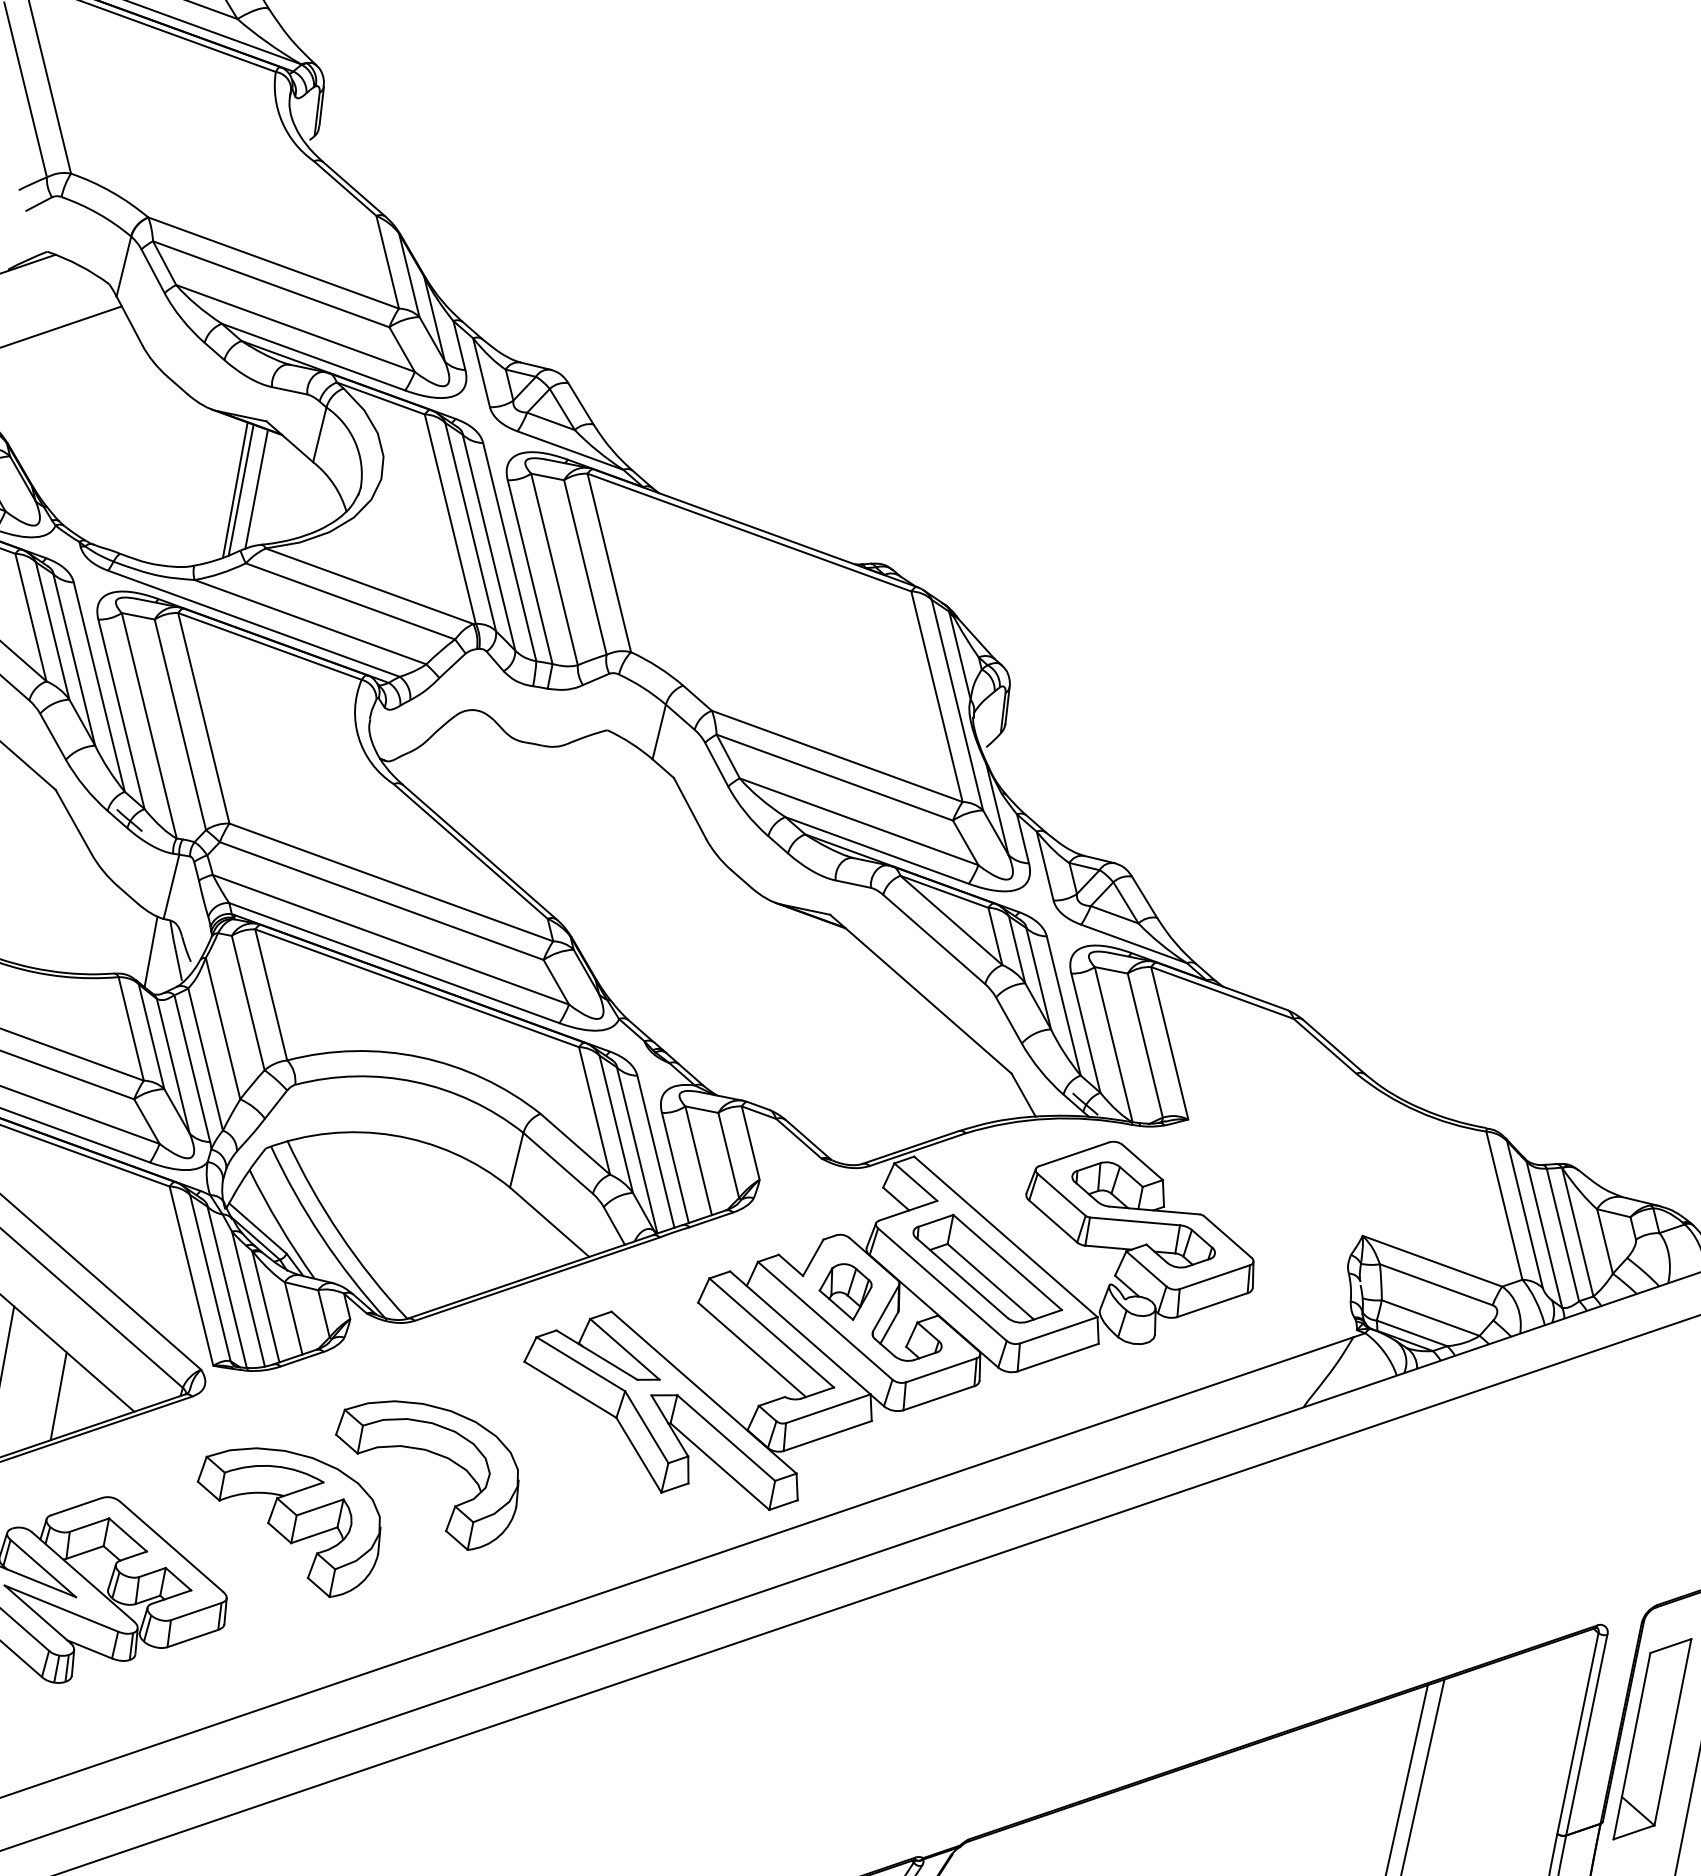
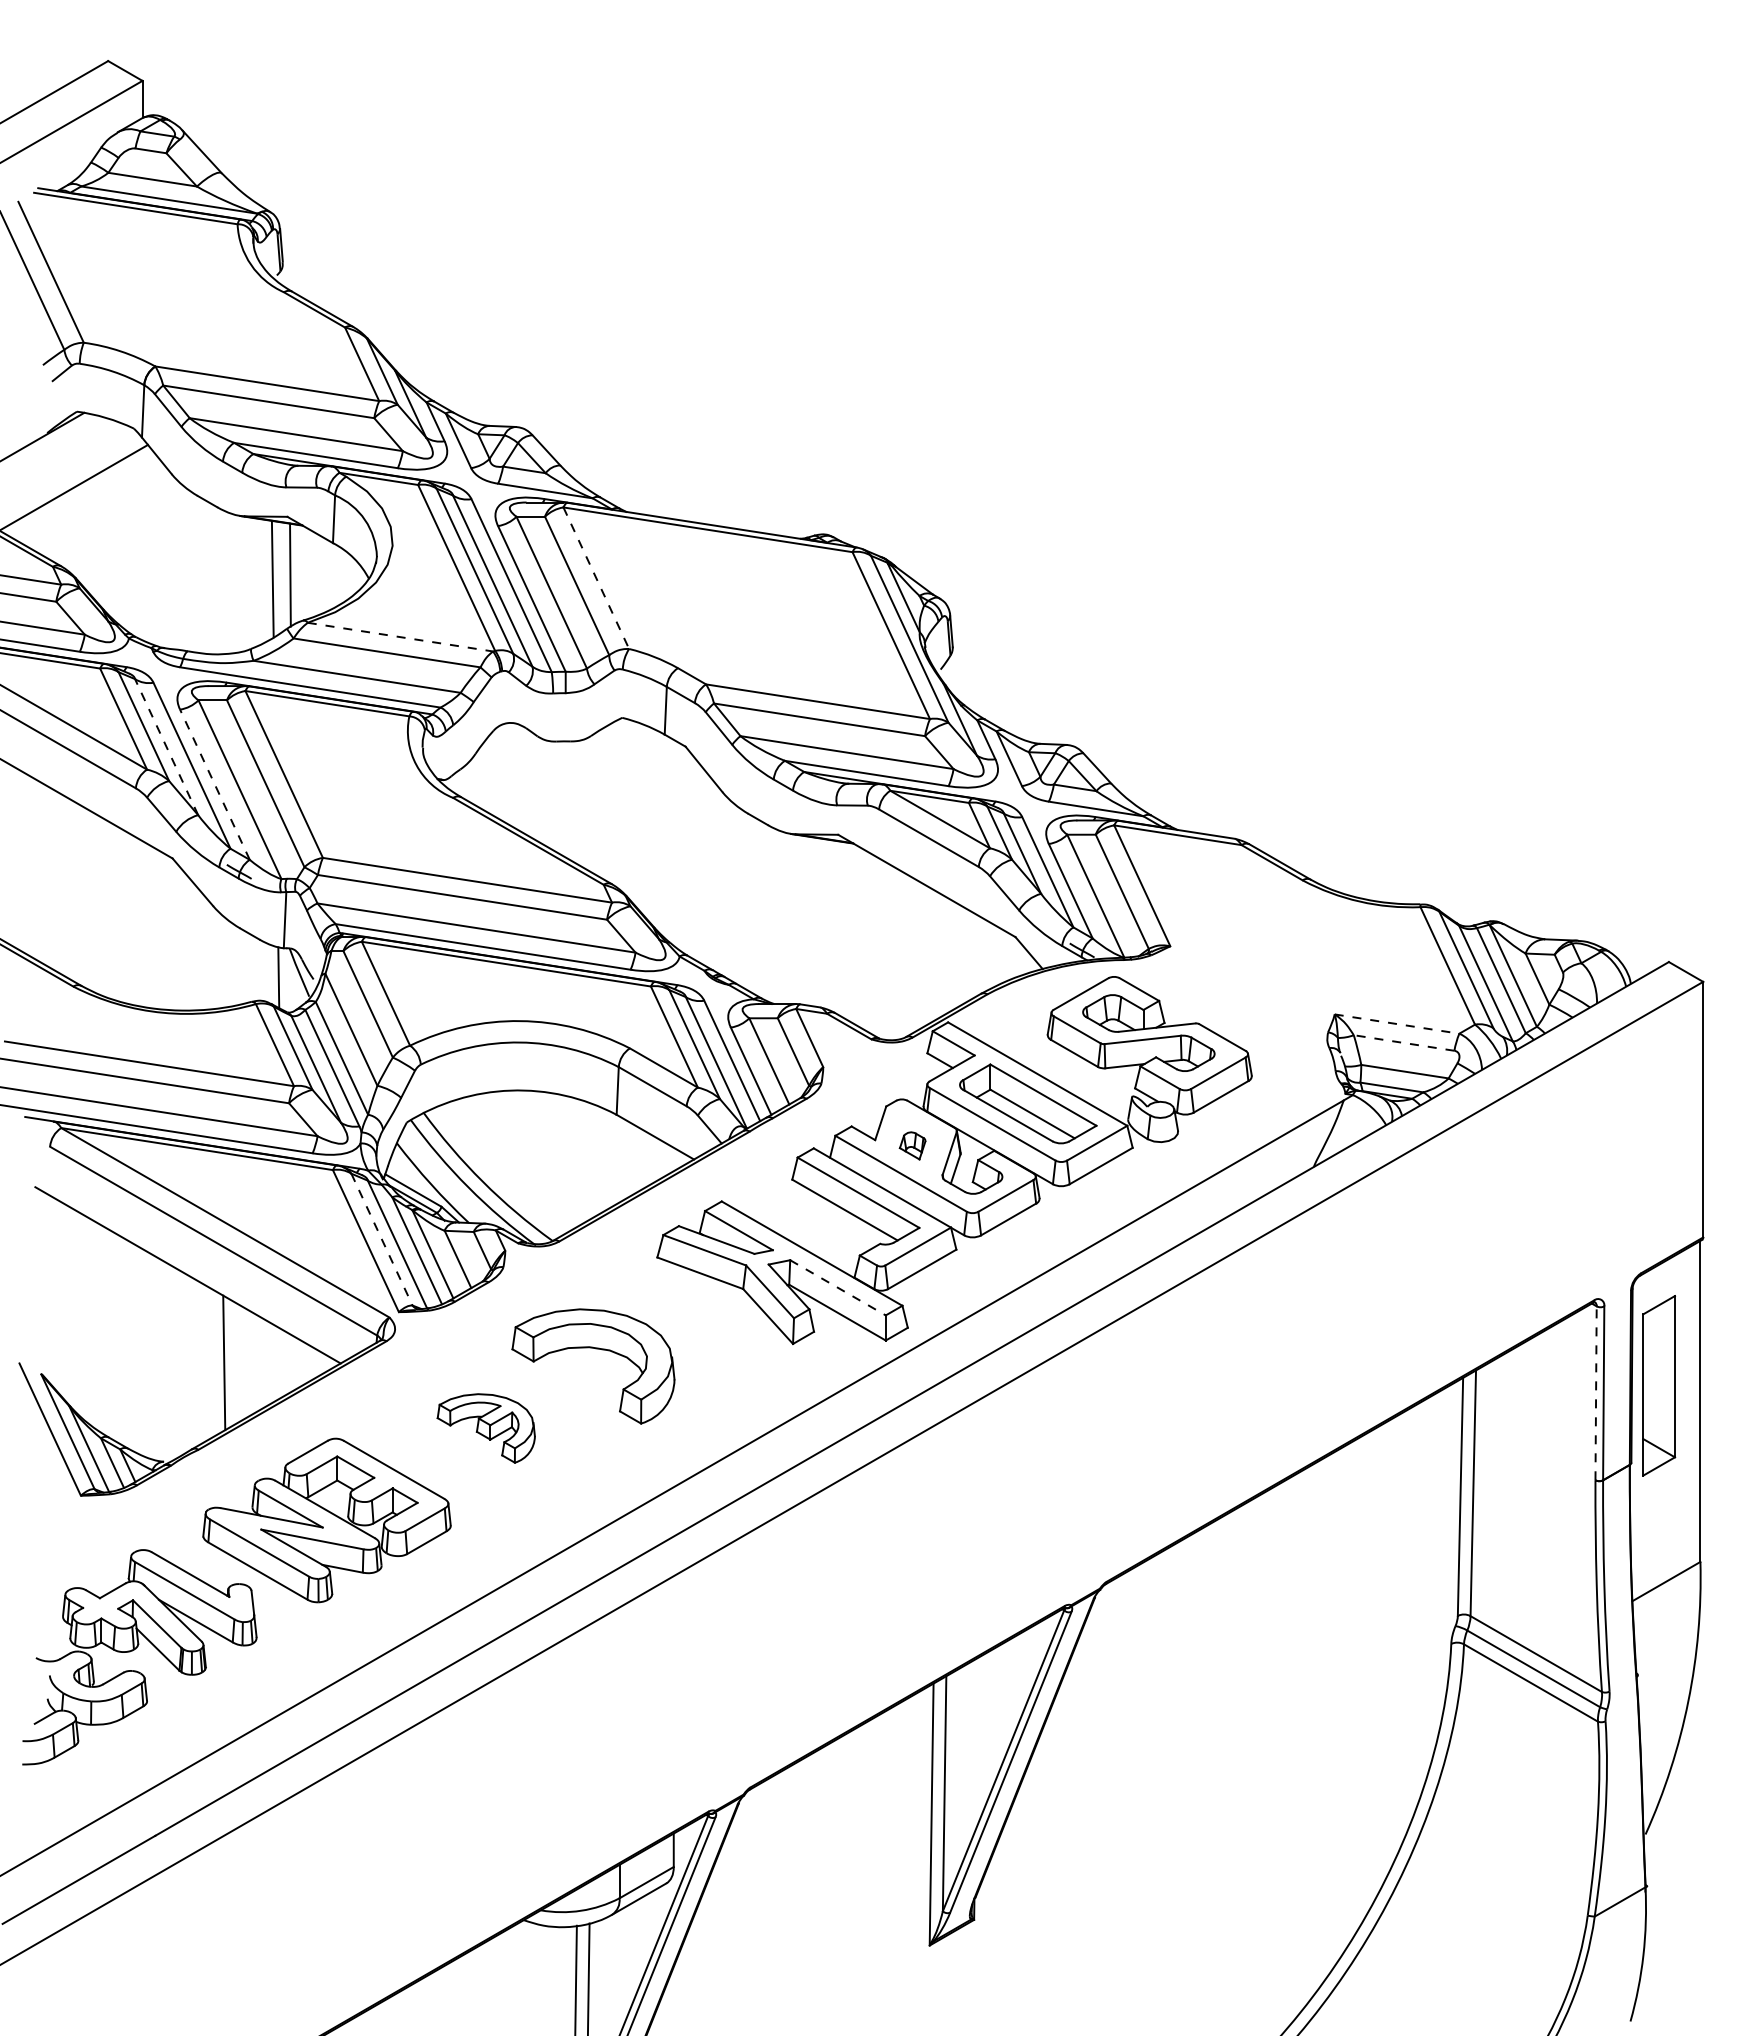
line: (241, 489) -> (277, 577), removed
line: (609, 563) -> (596, 578), solid -> dashed
line: (369, 586) -> (400, 637), solid -> dashed
line: (74, 660) -> (166, 747), solid -> dashed
line: (120, 713) -> (214, 784), solid -> dashed
line: (1432, 1261) -> (1397, 1024), solid -> dashed
line: (209, 1277) -> (381, 1239), solid -> dashed
line: (1436, 1285) -> (1404, 1043), solid -> dashed
part: (844, 1290) -> (912, 1145), size x0.6
line: (57, 1396) -> (274, 1363), removed
line: (726, 1438) -> (838, 1288), solid -> dashed
part: (287, 1520) -> (486, 1428), size x0.6
line: (1578, 1733) -> (1596, 1393), solid -> dashed

